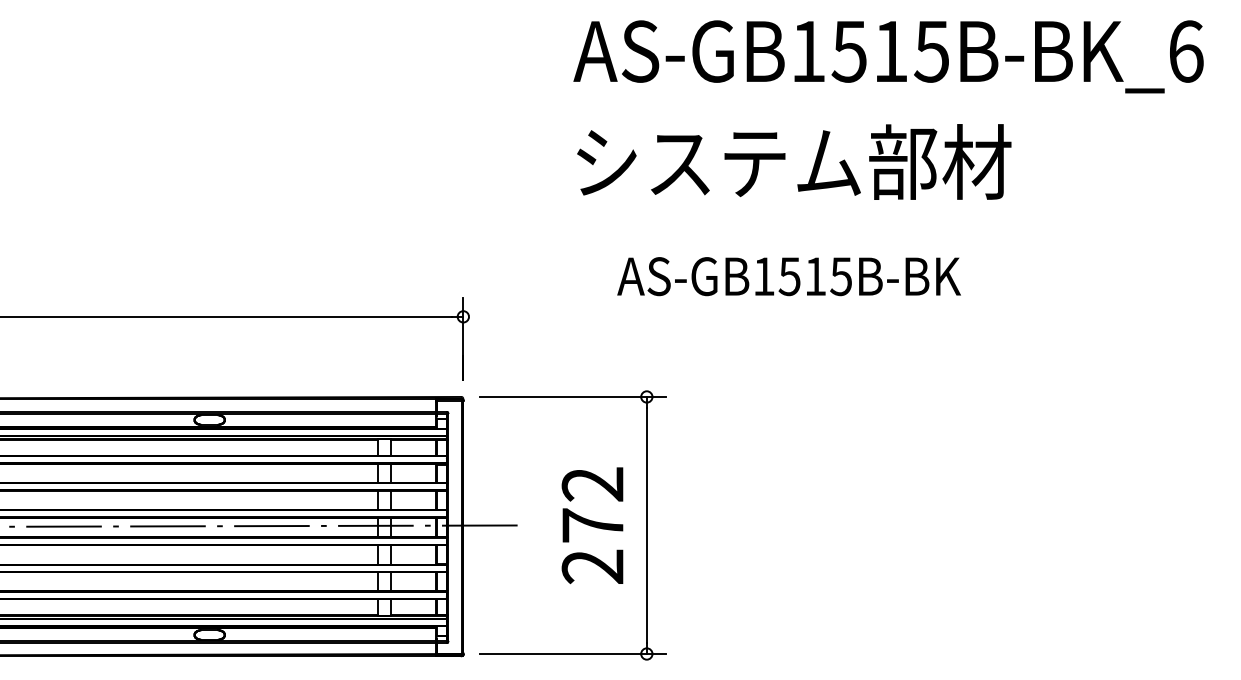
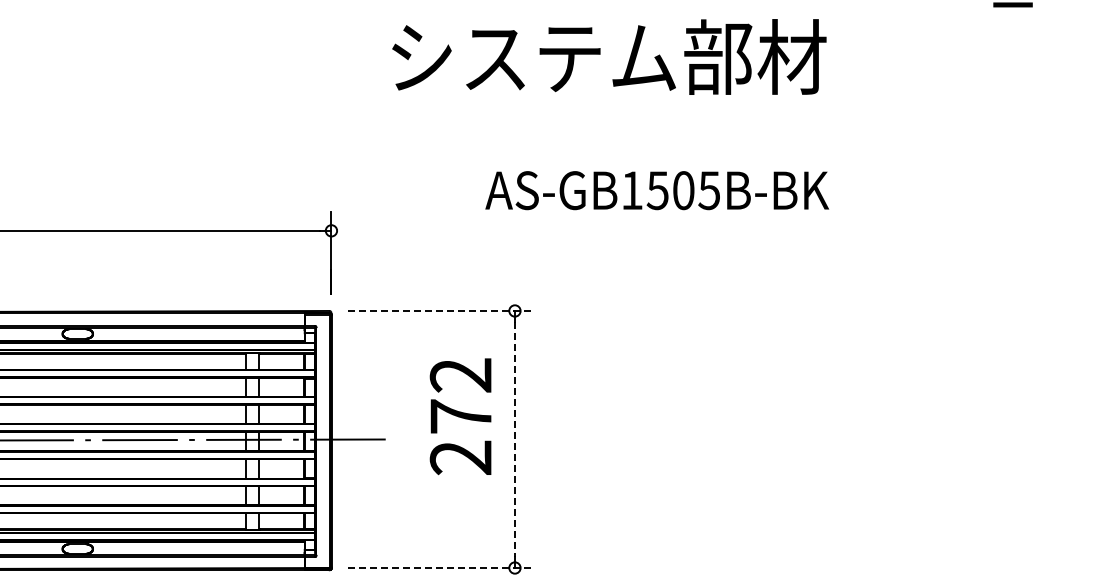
text: (794, 161) -> (609, 56), moved
text: (815, 276) -> (683, 190), AS-GB1515B-BK -> AS-GB1505B-BK
line: (573, 396) -> (441, 310), solid -> dashed
text: (592, 525) -> (460, 416), moved
line: (646, 525) -> (514, 439), solid -> dashed
line: (573, 654) -> (441, 568), solid -> dashed

